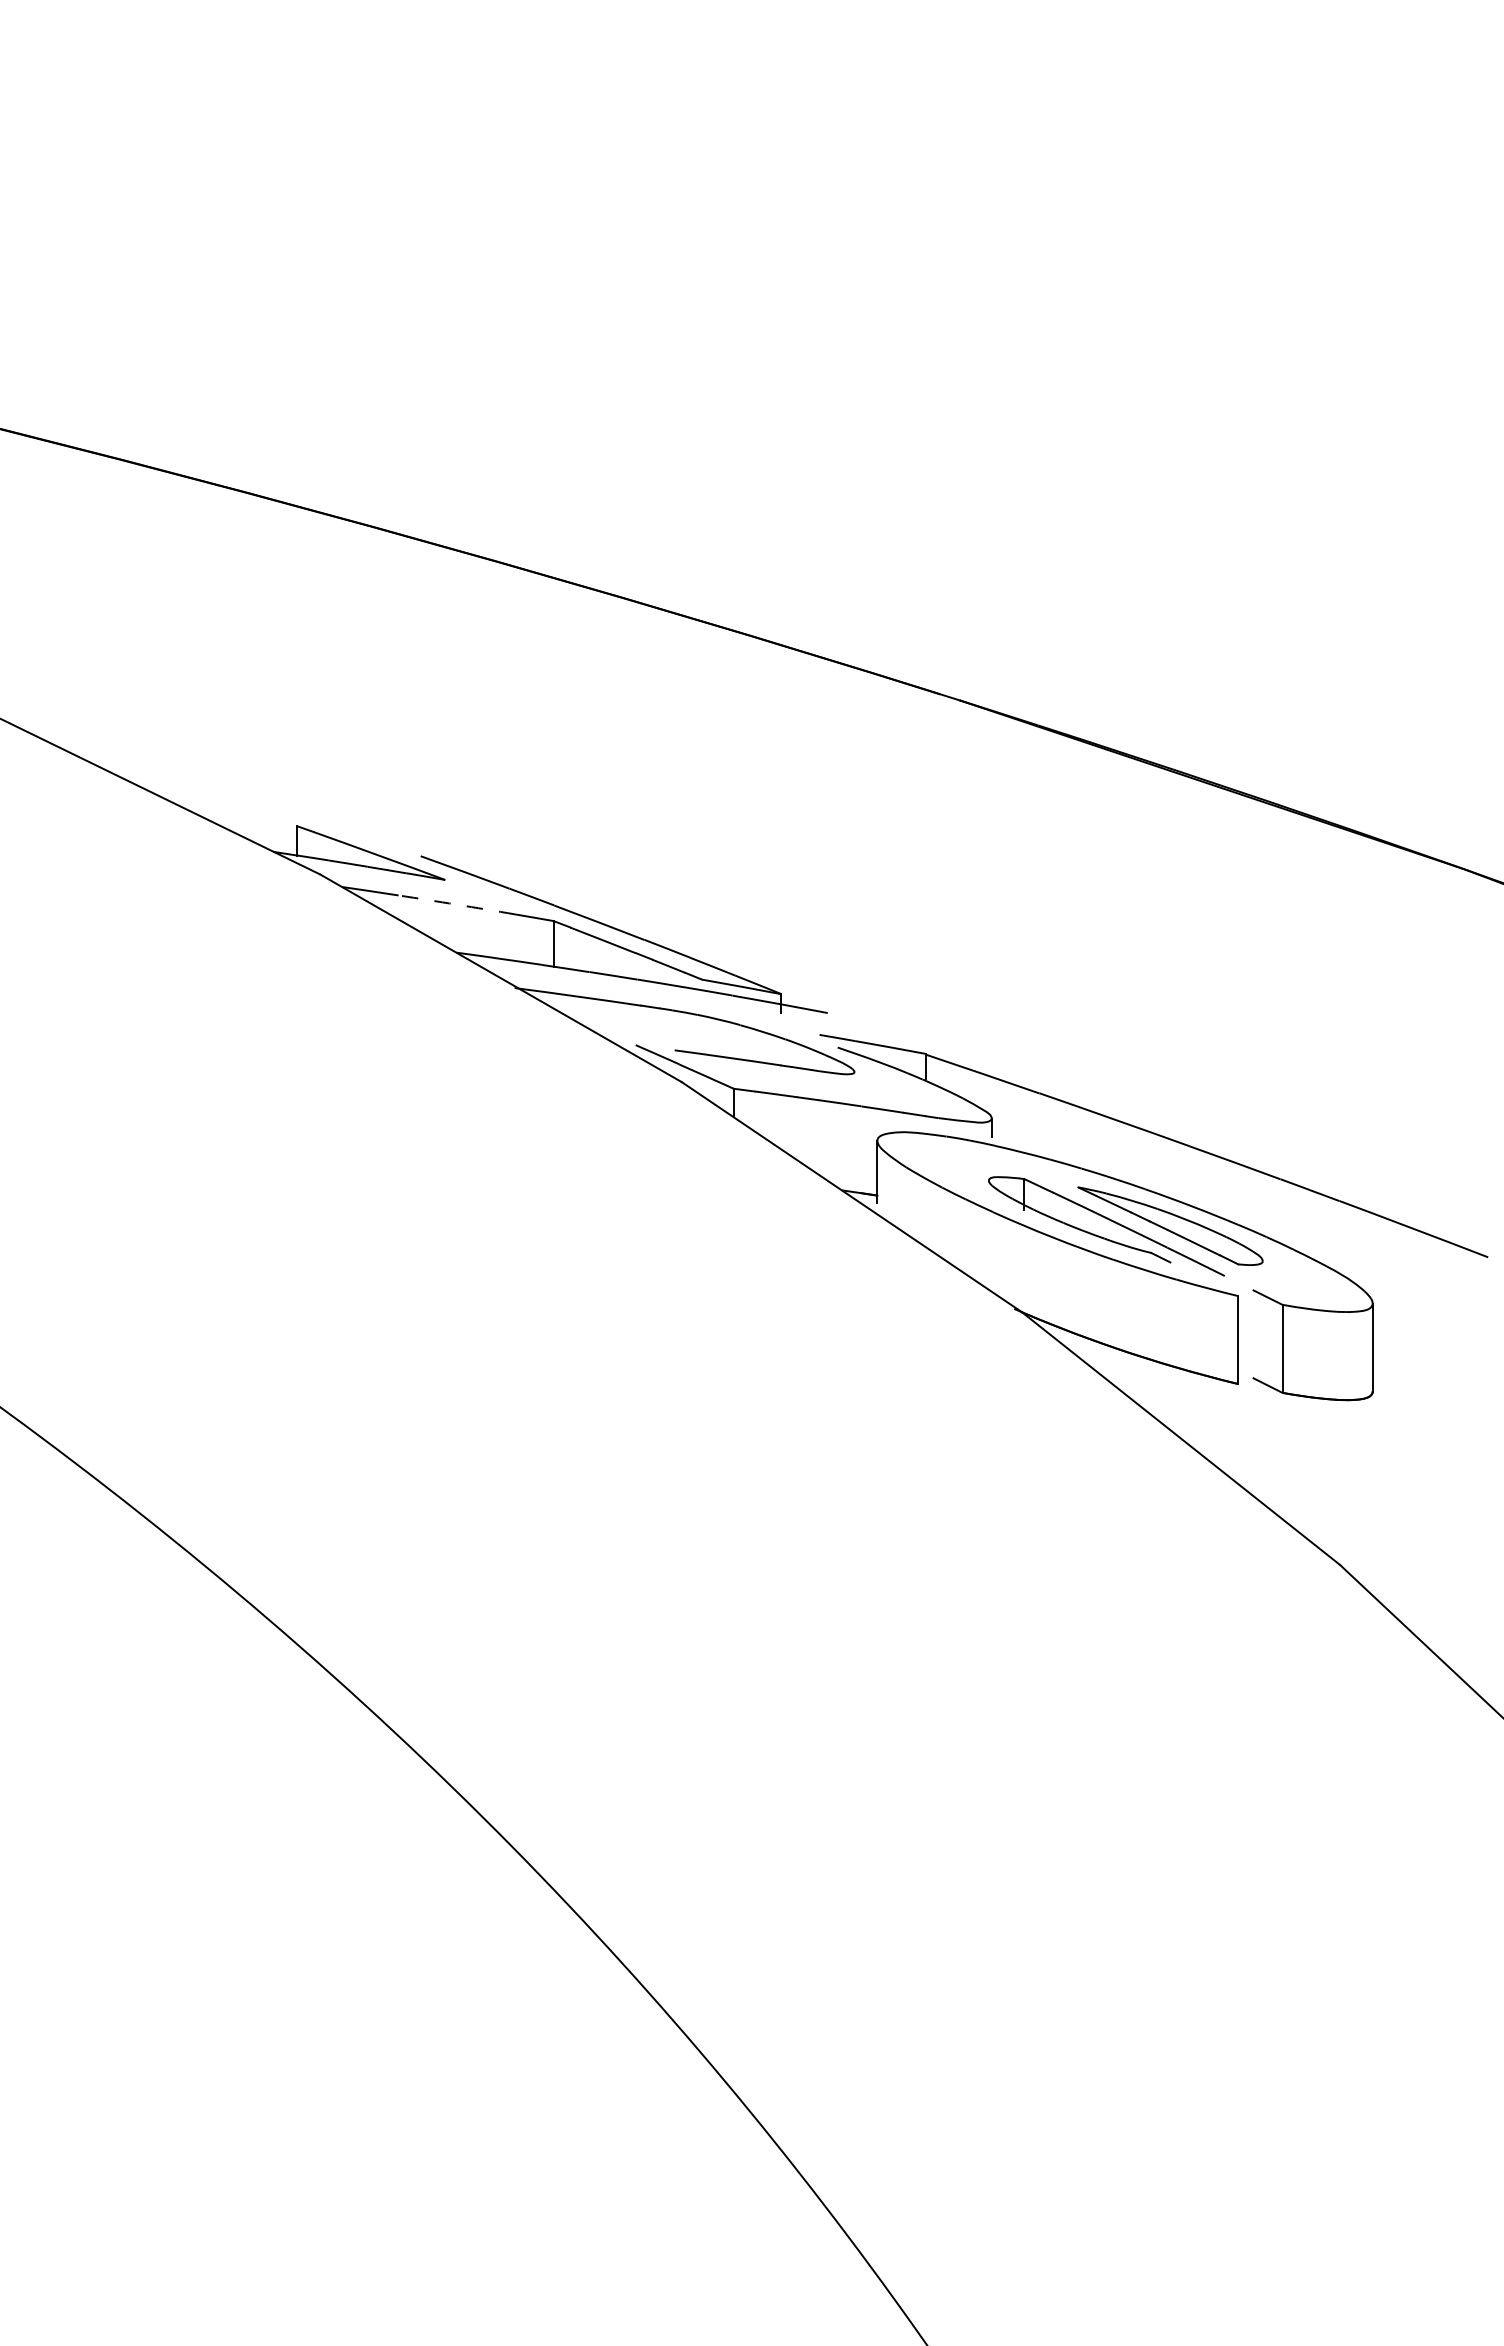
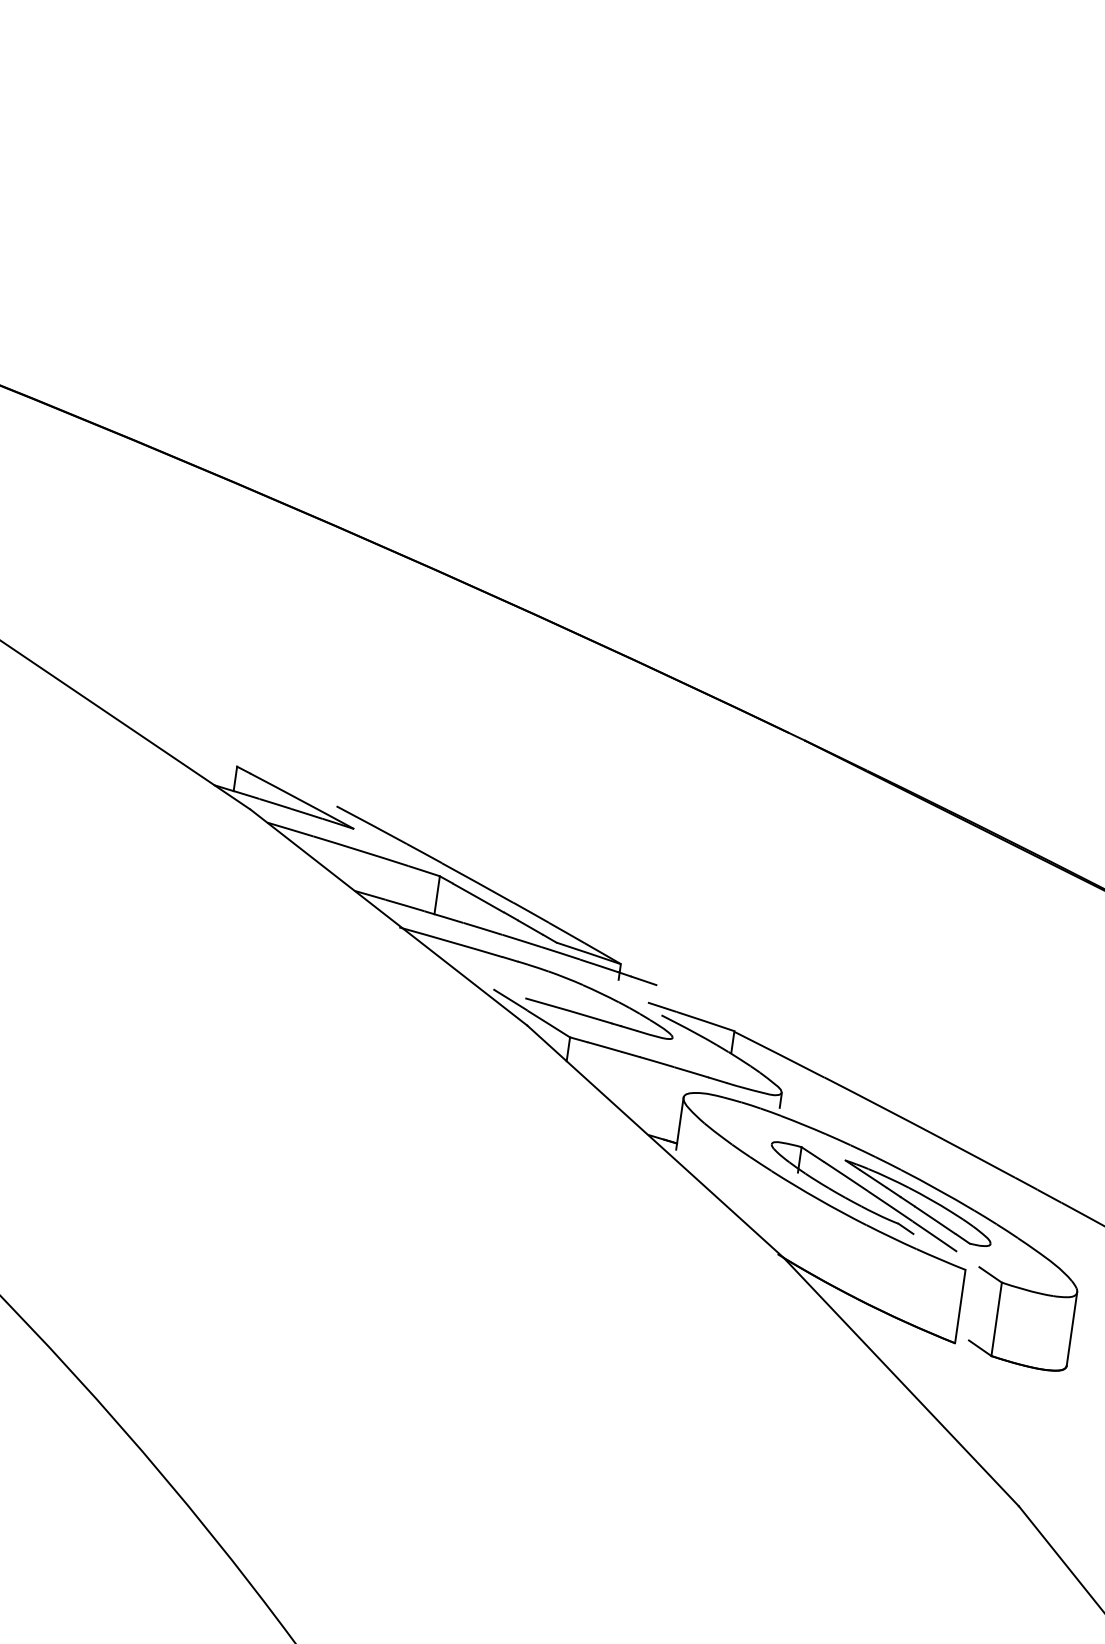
arc: (456, 904) -> (360, 850), dashed -> solid

